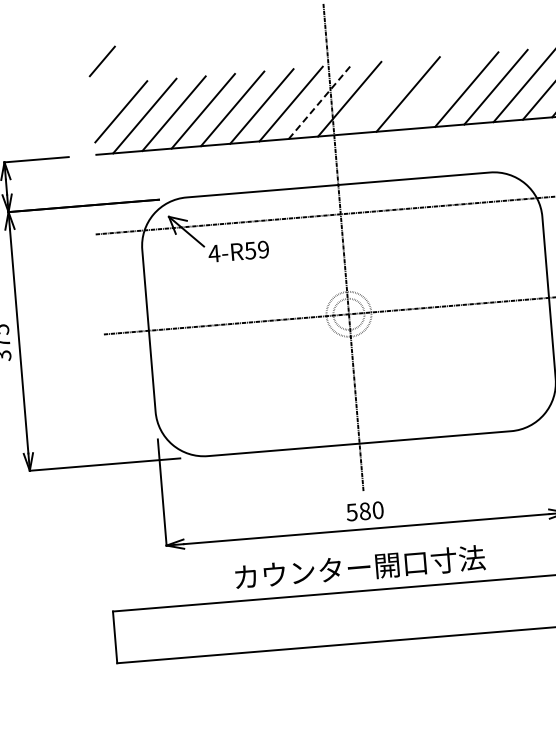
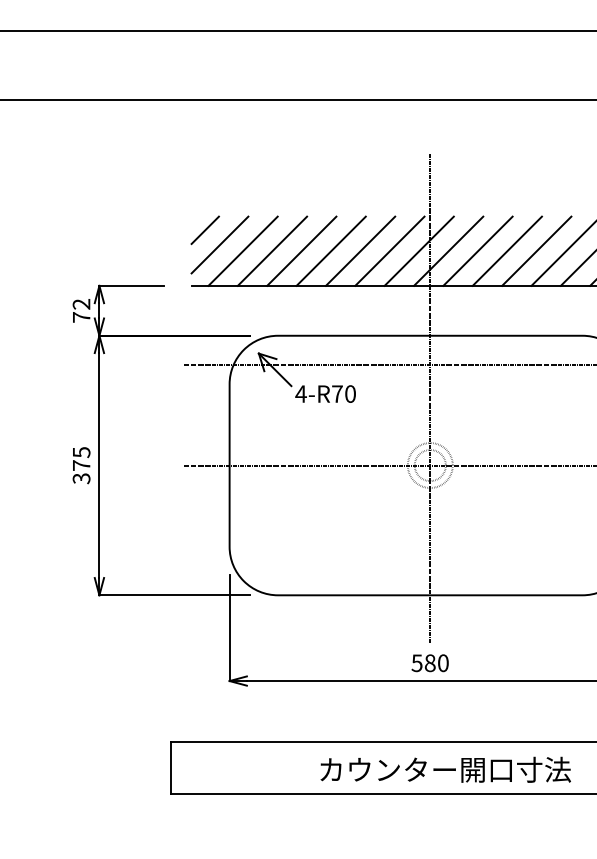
line: (101, 61) -> (204, 230), moved
line: (437, 91) -> (536, 250), added
line: (378, 96) -> (477, 250), added
line: (320, 101) -> (419, 251), dashed -> solid
text: (256, 249) -> (343, 393), 4-R59 -> 4-R70
text: (359, 567) -> (445, 769), moved

